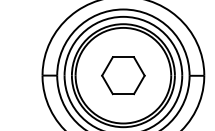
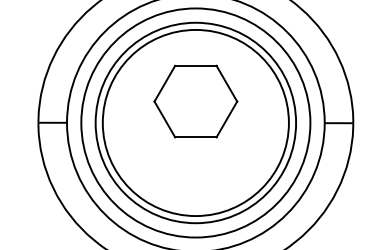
part: (123, 75) -> (196, 101), moved

